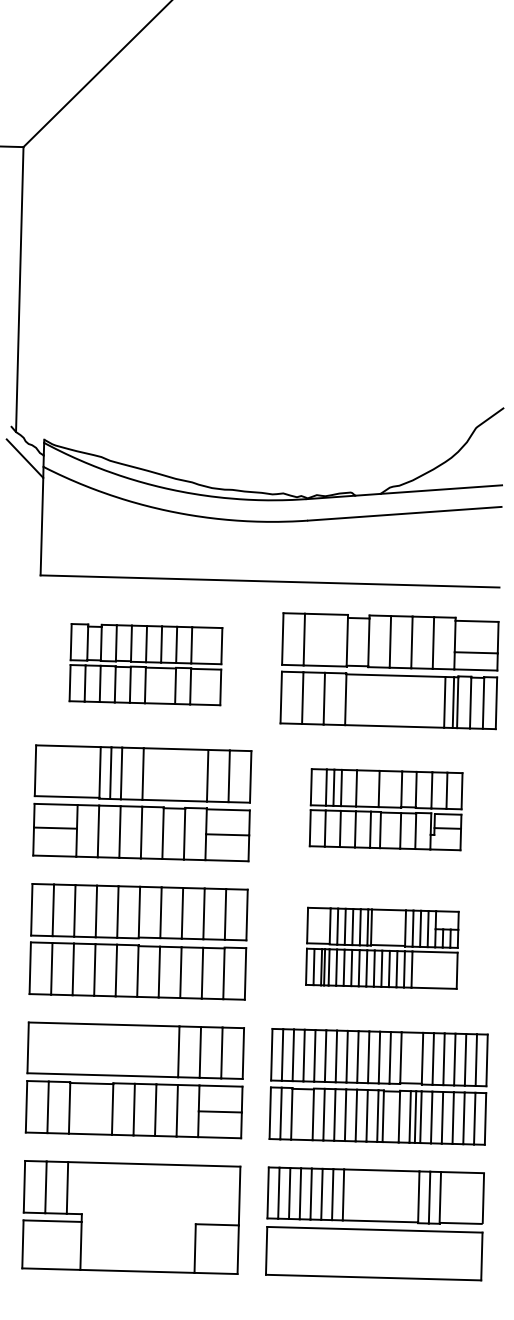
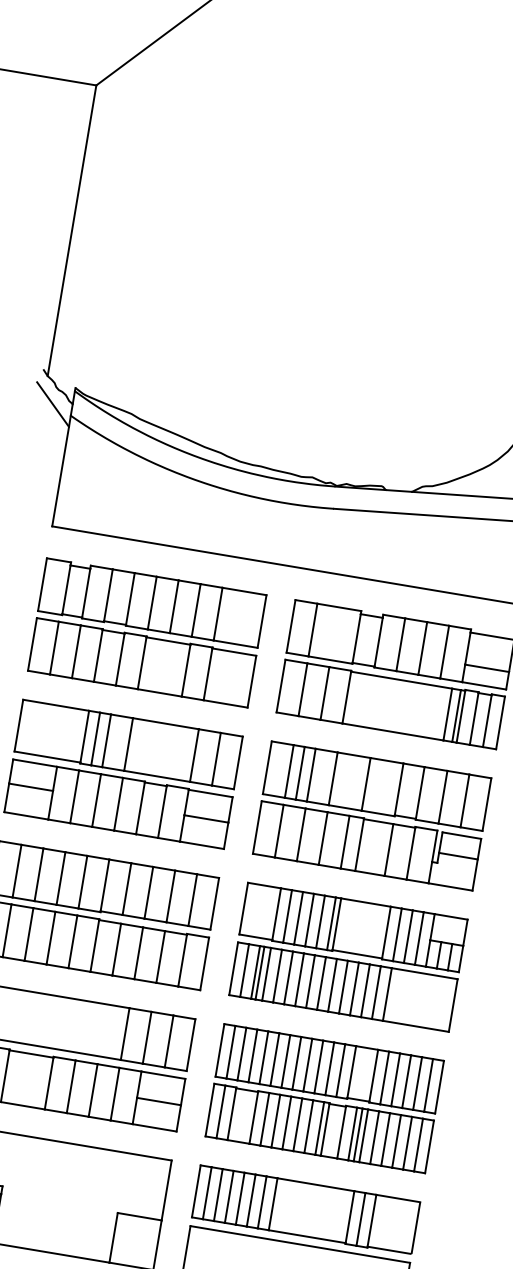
part: (145, 664) -> (146, 632), size x1.43
part: (386, 809) -> (372, 815), size x1.43
part: (382, 948) -> (348, 957), size x1.43

